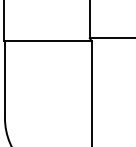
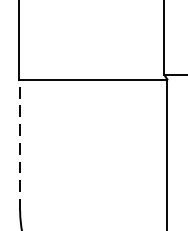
line: (4, 79) -> (19, 145), solid -> dashed

